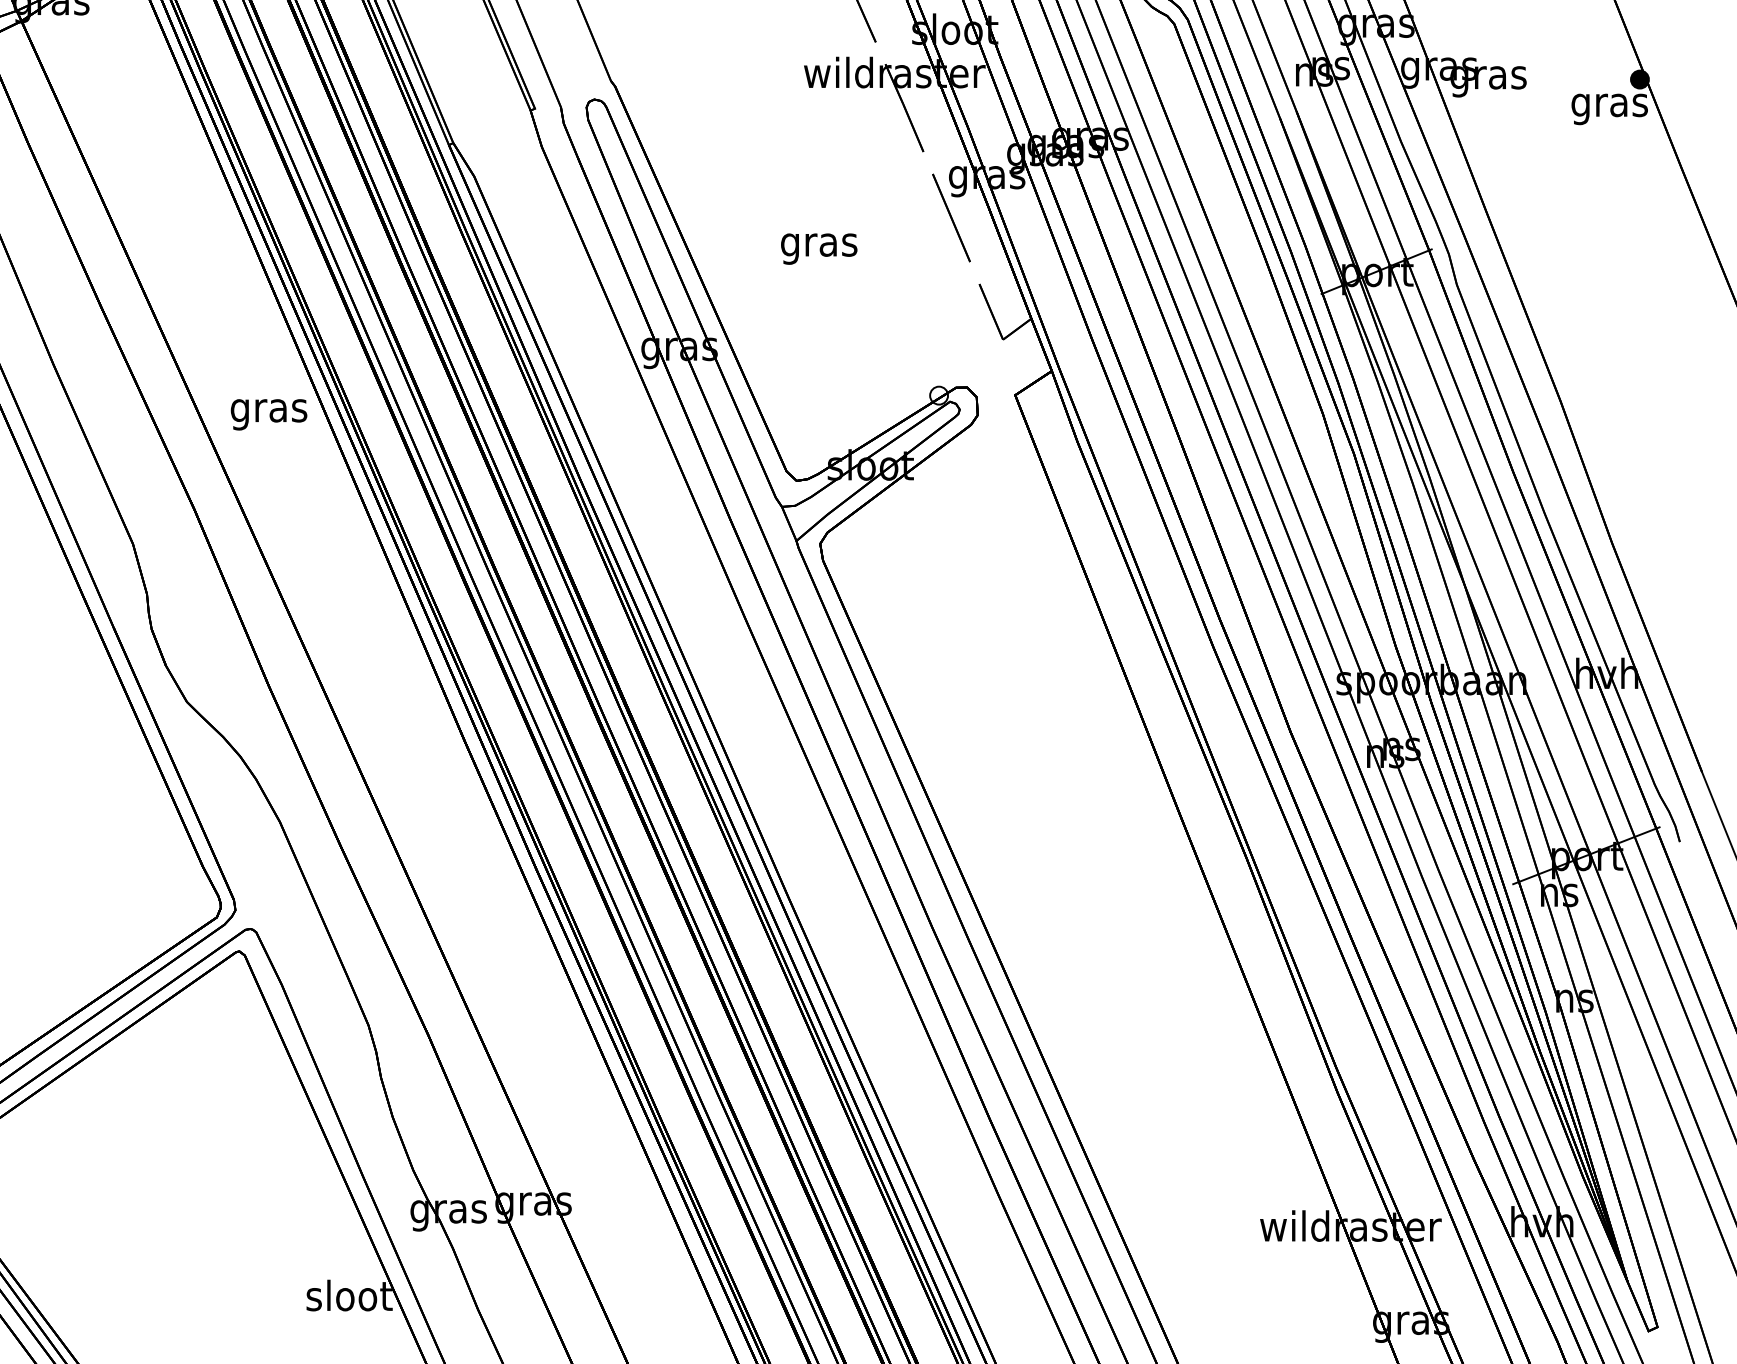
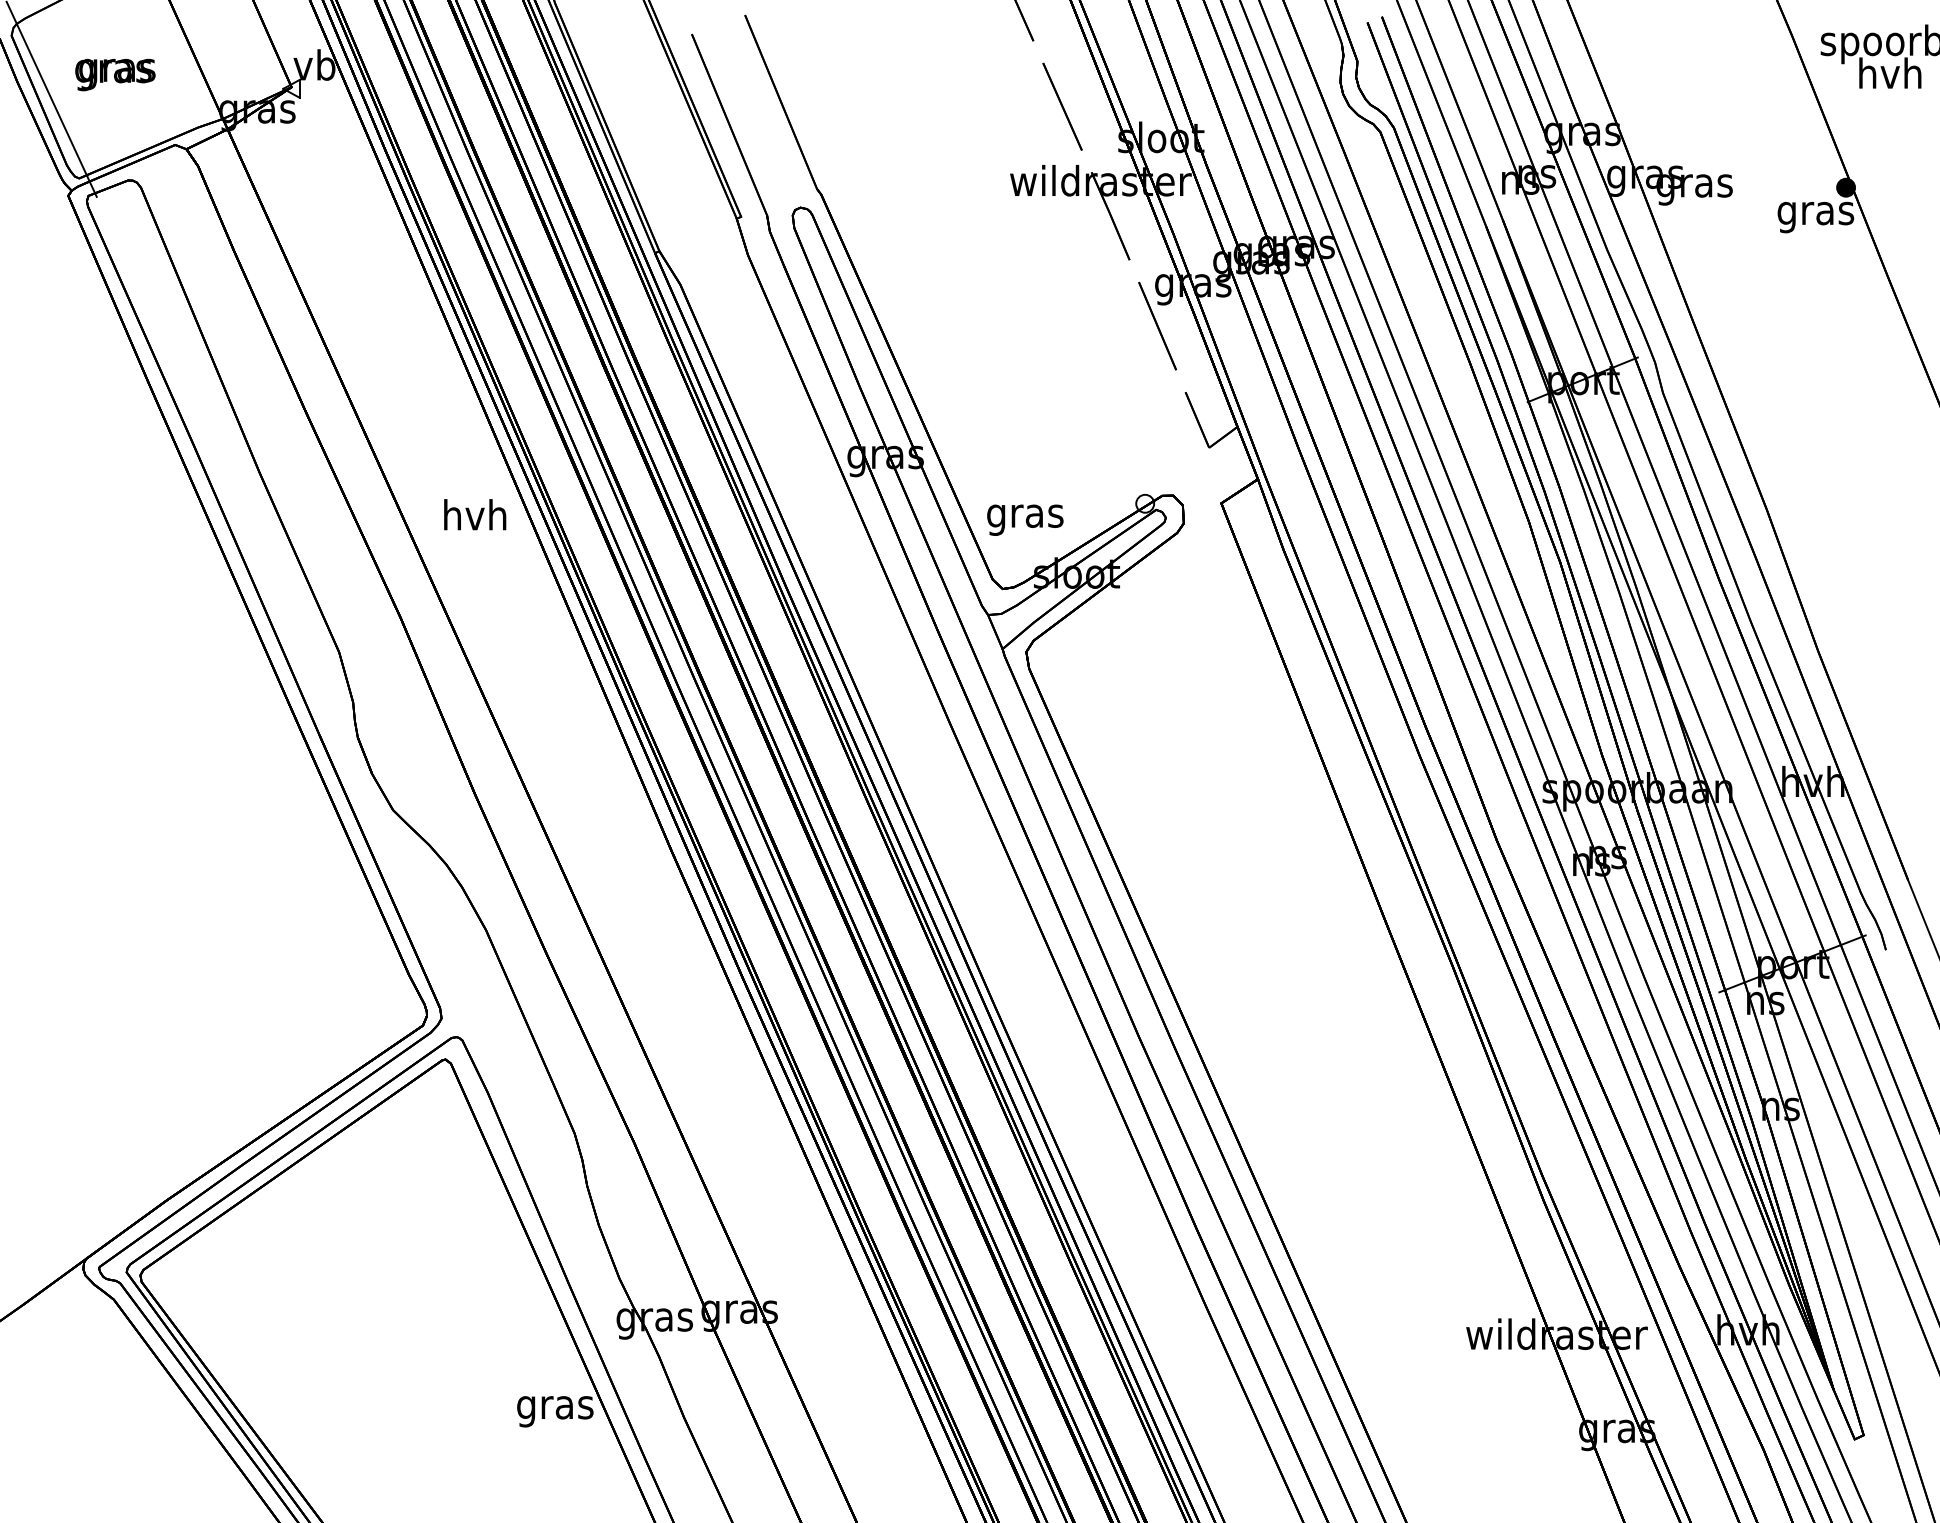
text: (819, 248) -> (1025, 519), moved
text: (269, 410) -> (475, 518), gras -> hvh
text: (349, 1299) -> (555, 1407), sloot -> gras

